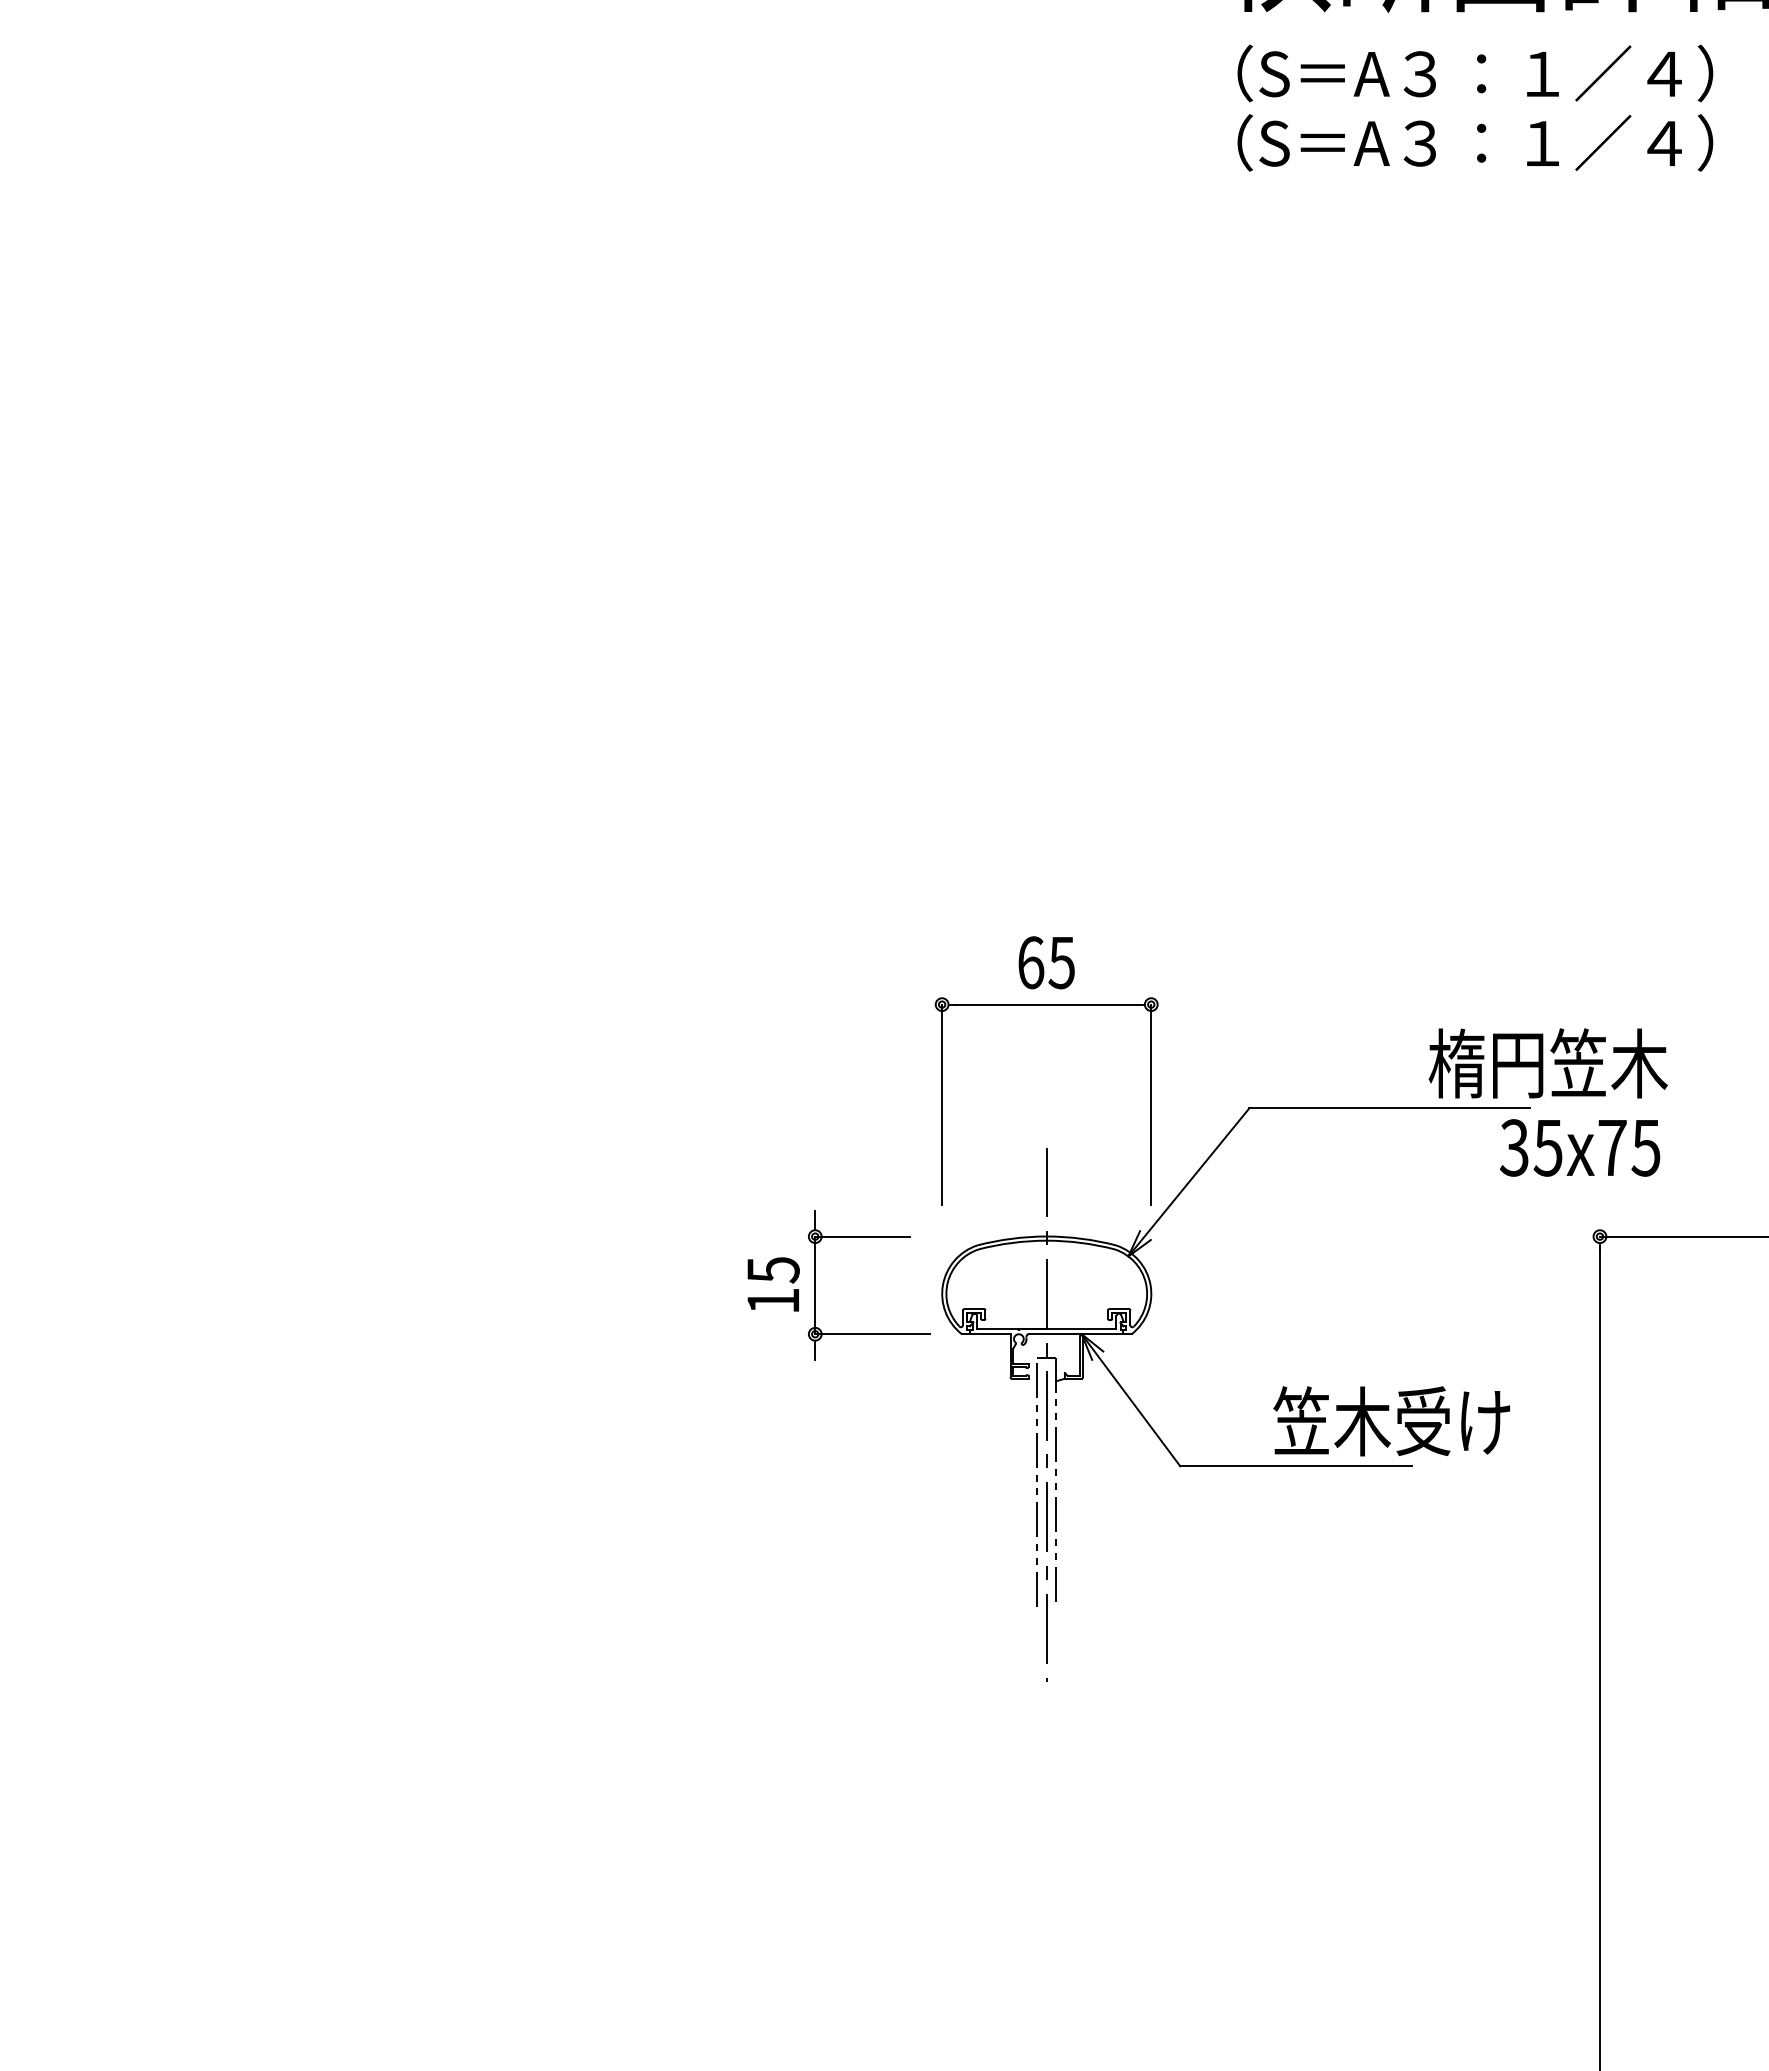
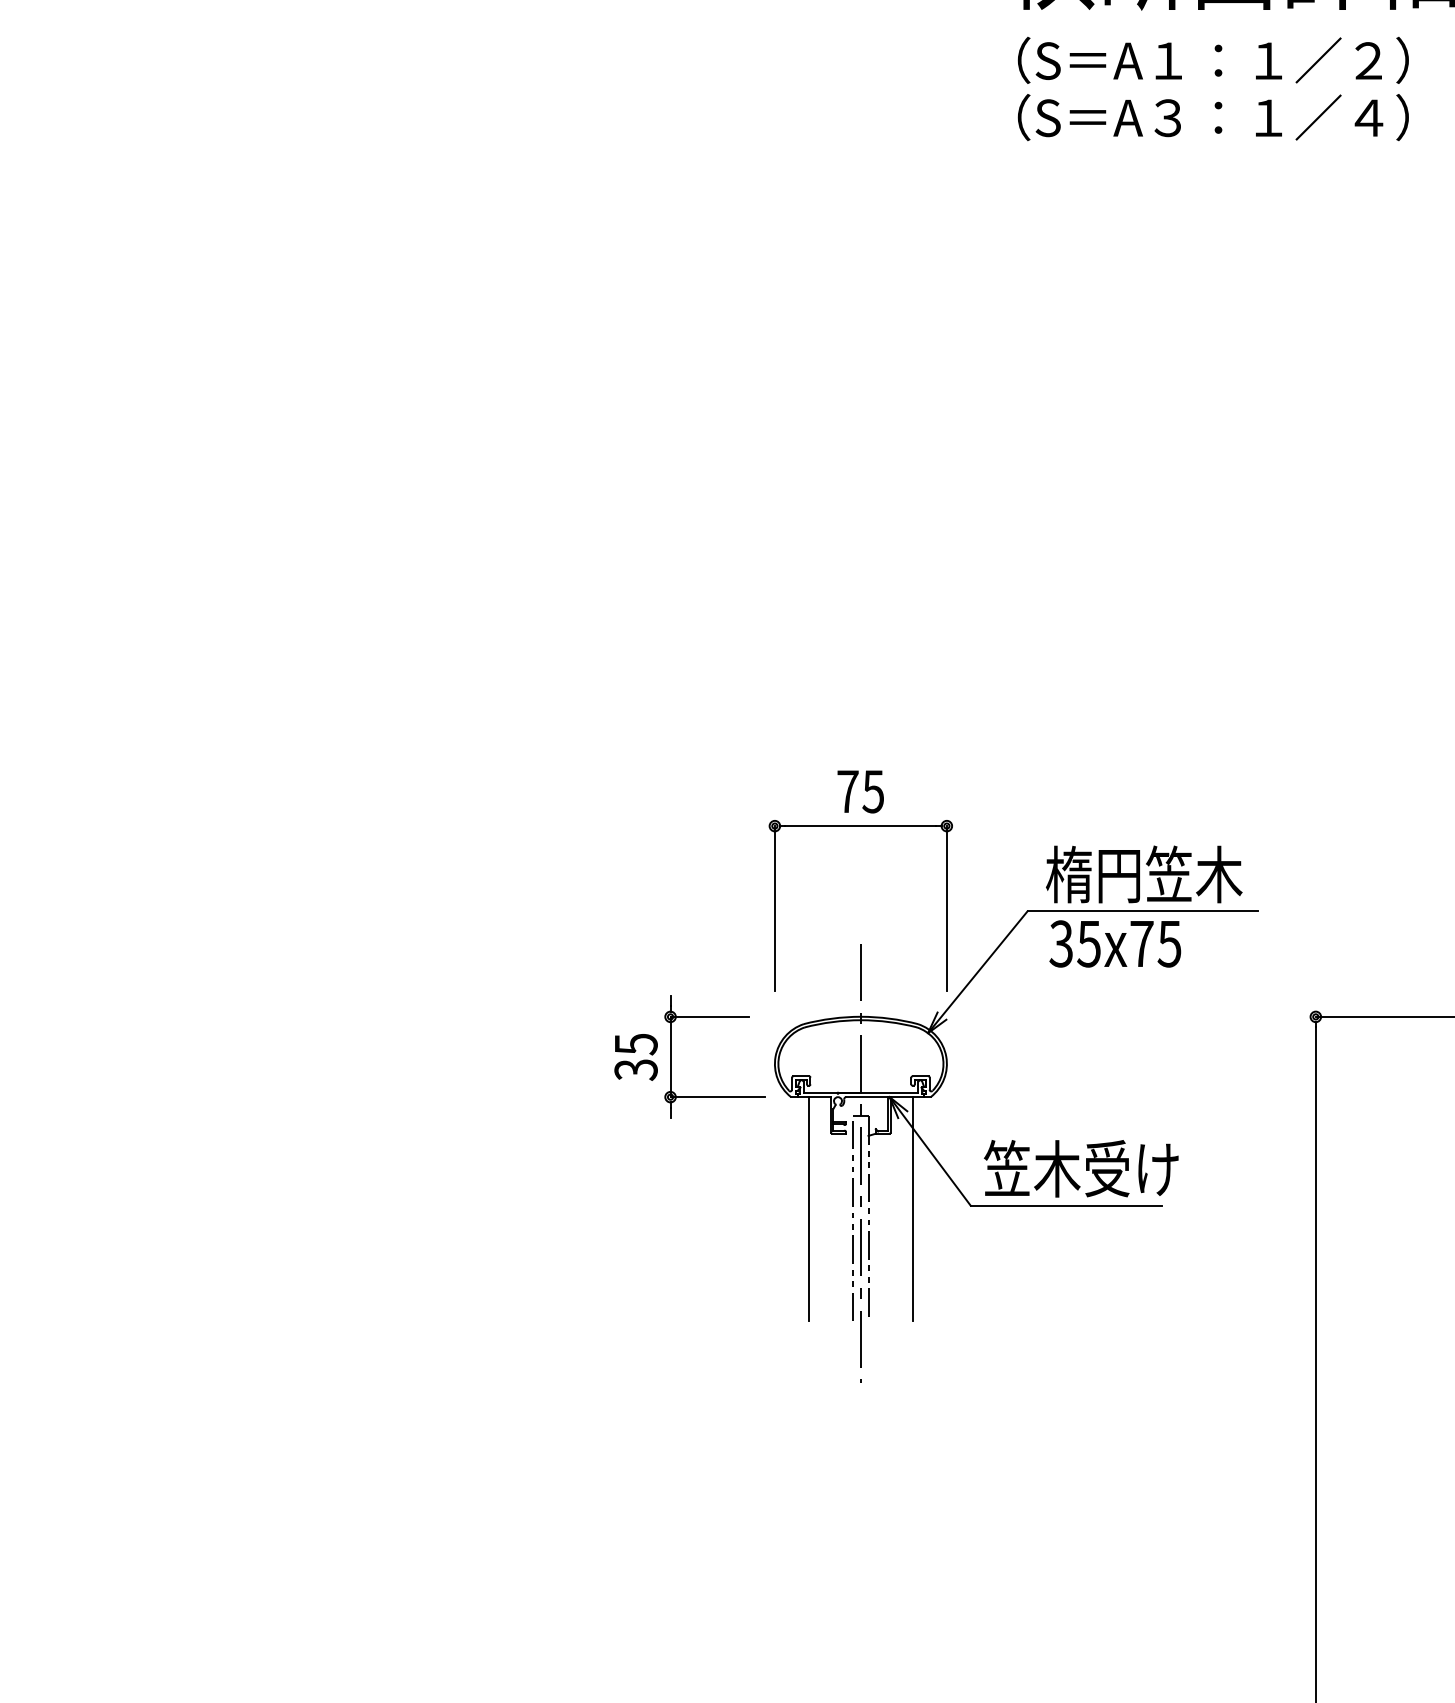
text: (1542, 74) -> (1268, 61), （S＝A３：１／４） -> （S＝A１：１／２）
text: (1031, 962) -> (848, 791), 65 -> 75
text: (1547, 1063) -> (1143, 874), moved
text: (1580, 1147) -> (1115, 943), moved
text: (772, 1301) -> (635, 1070), 15 -> 35
text: (1391, 1421) -> (1081, 1168), moved
line: (984, 1470) -> (809, 1209), added
line: (1109, 1470) -> (912, 1209), added

